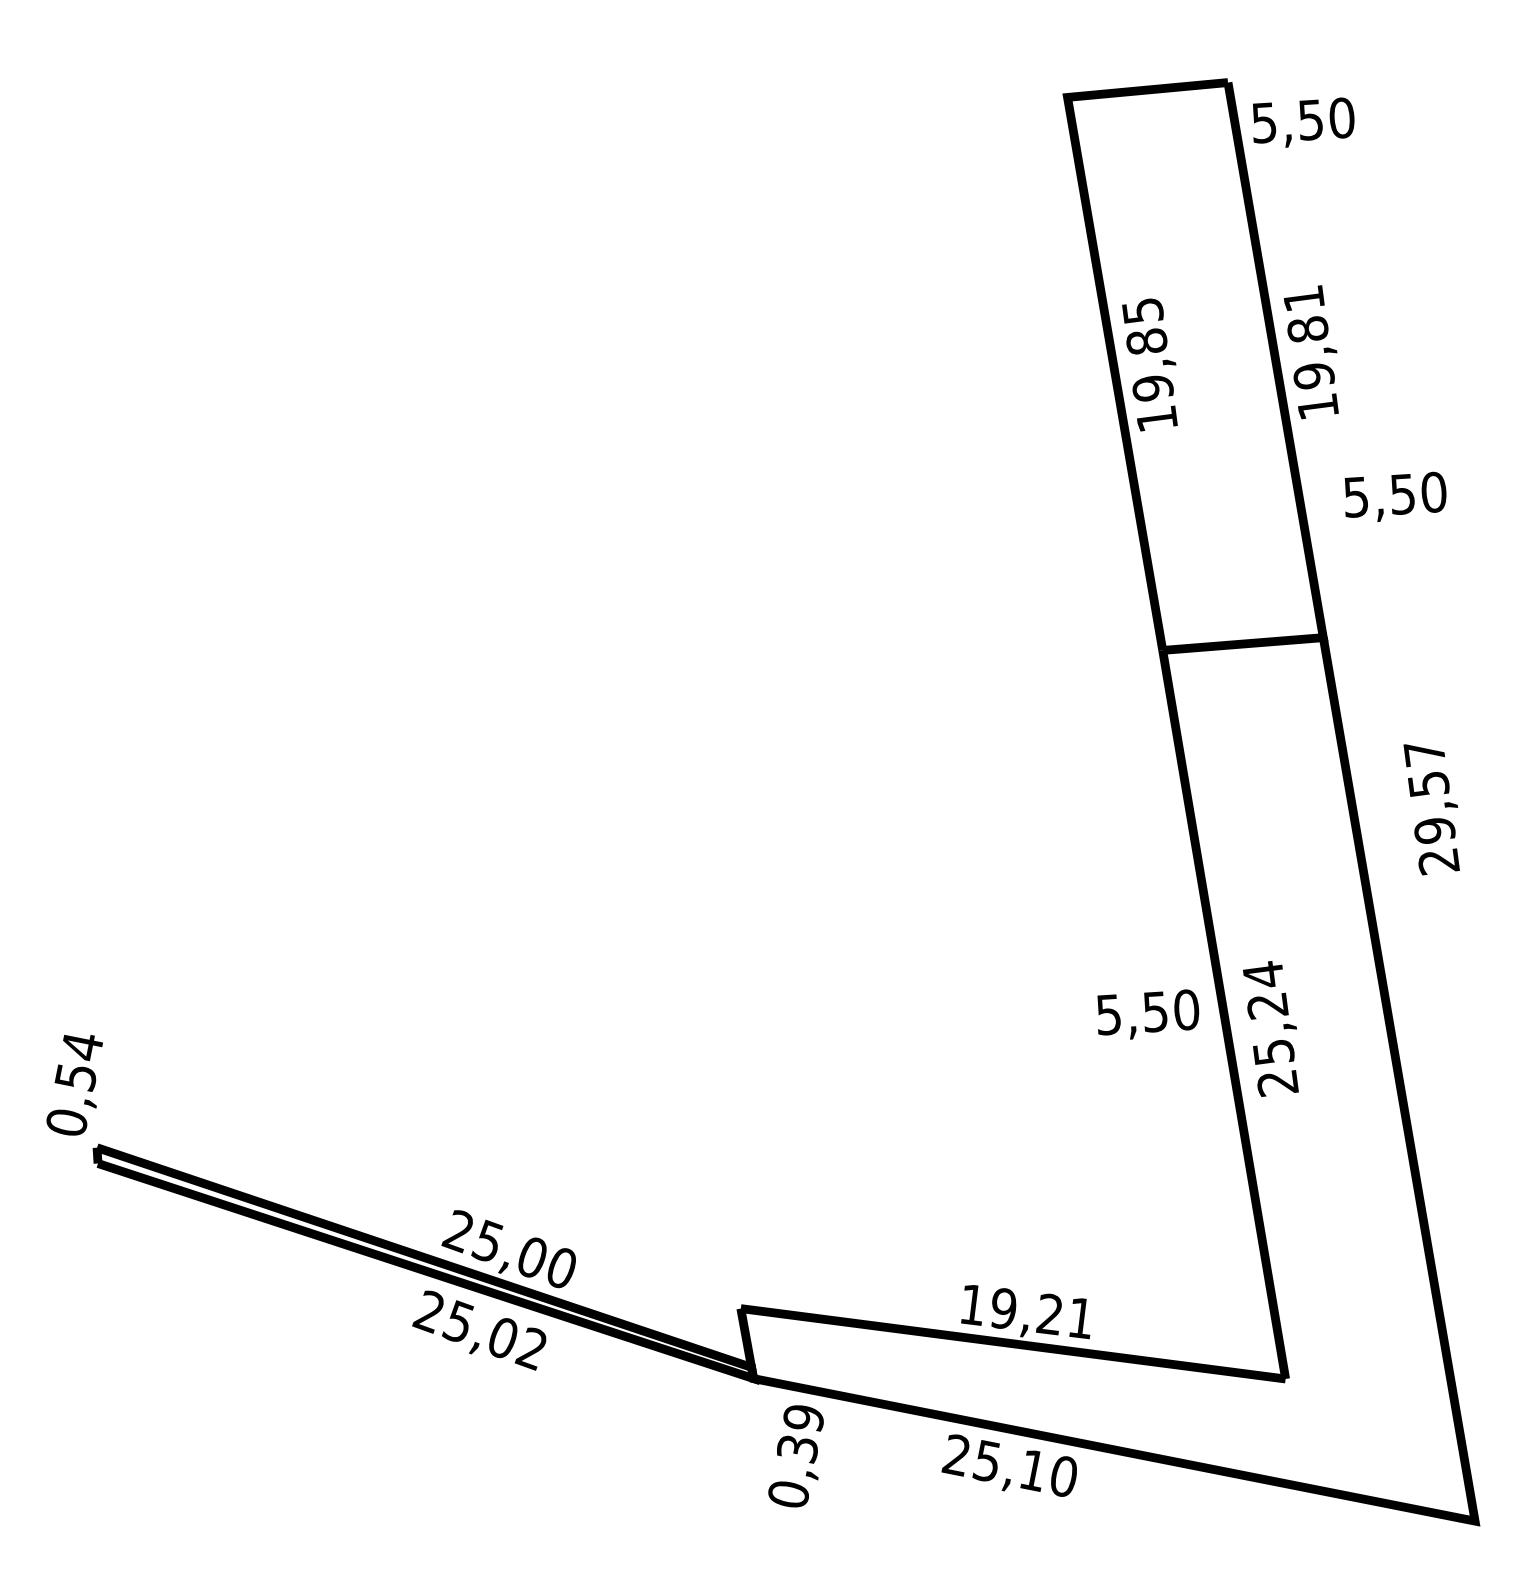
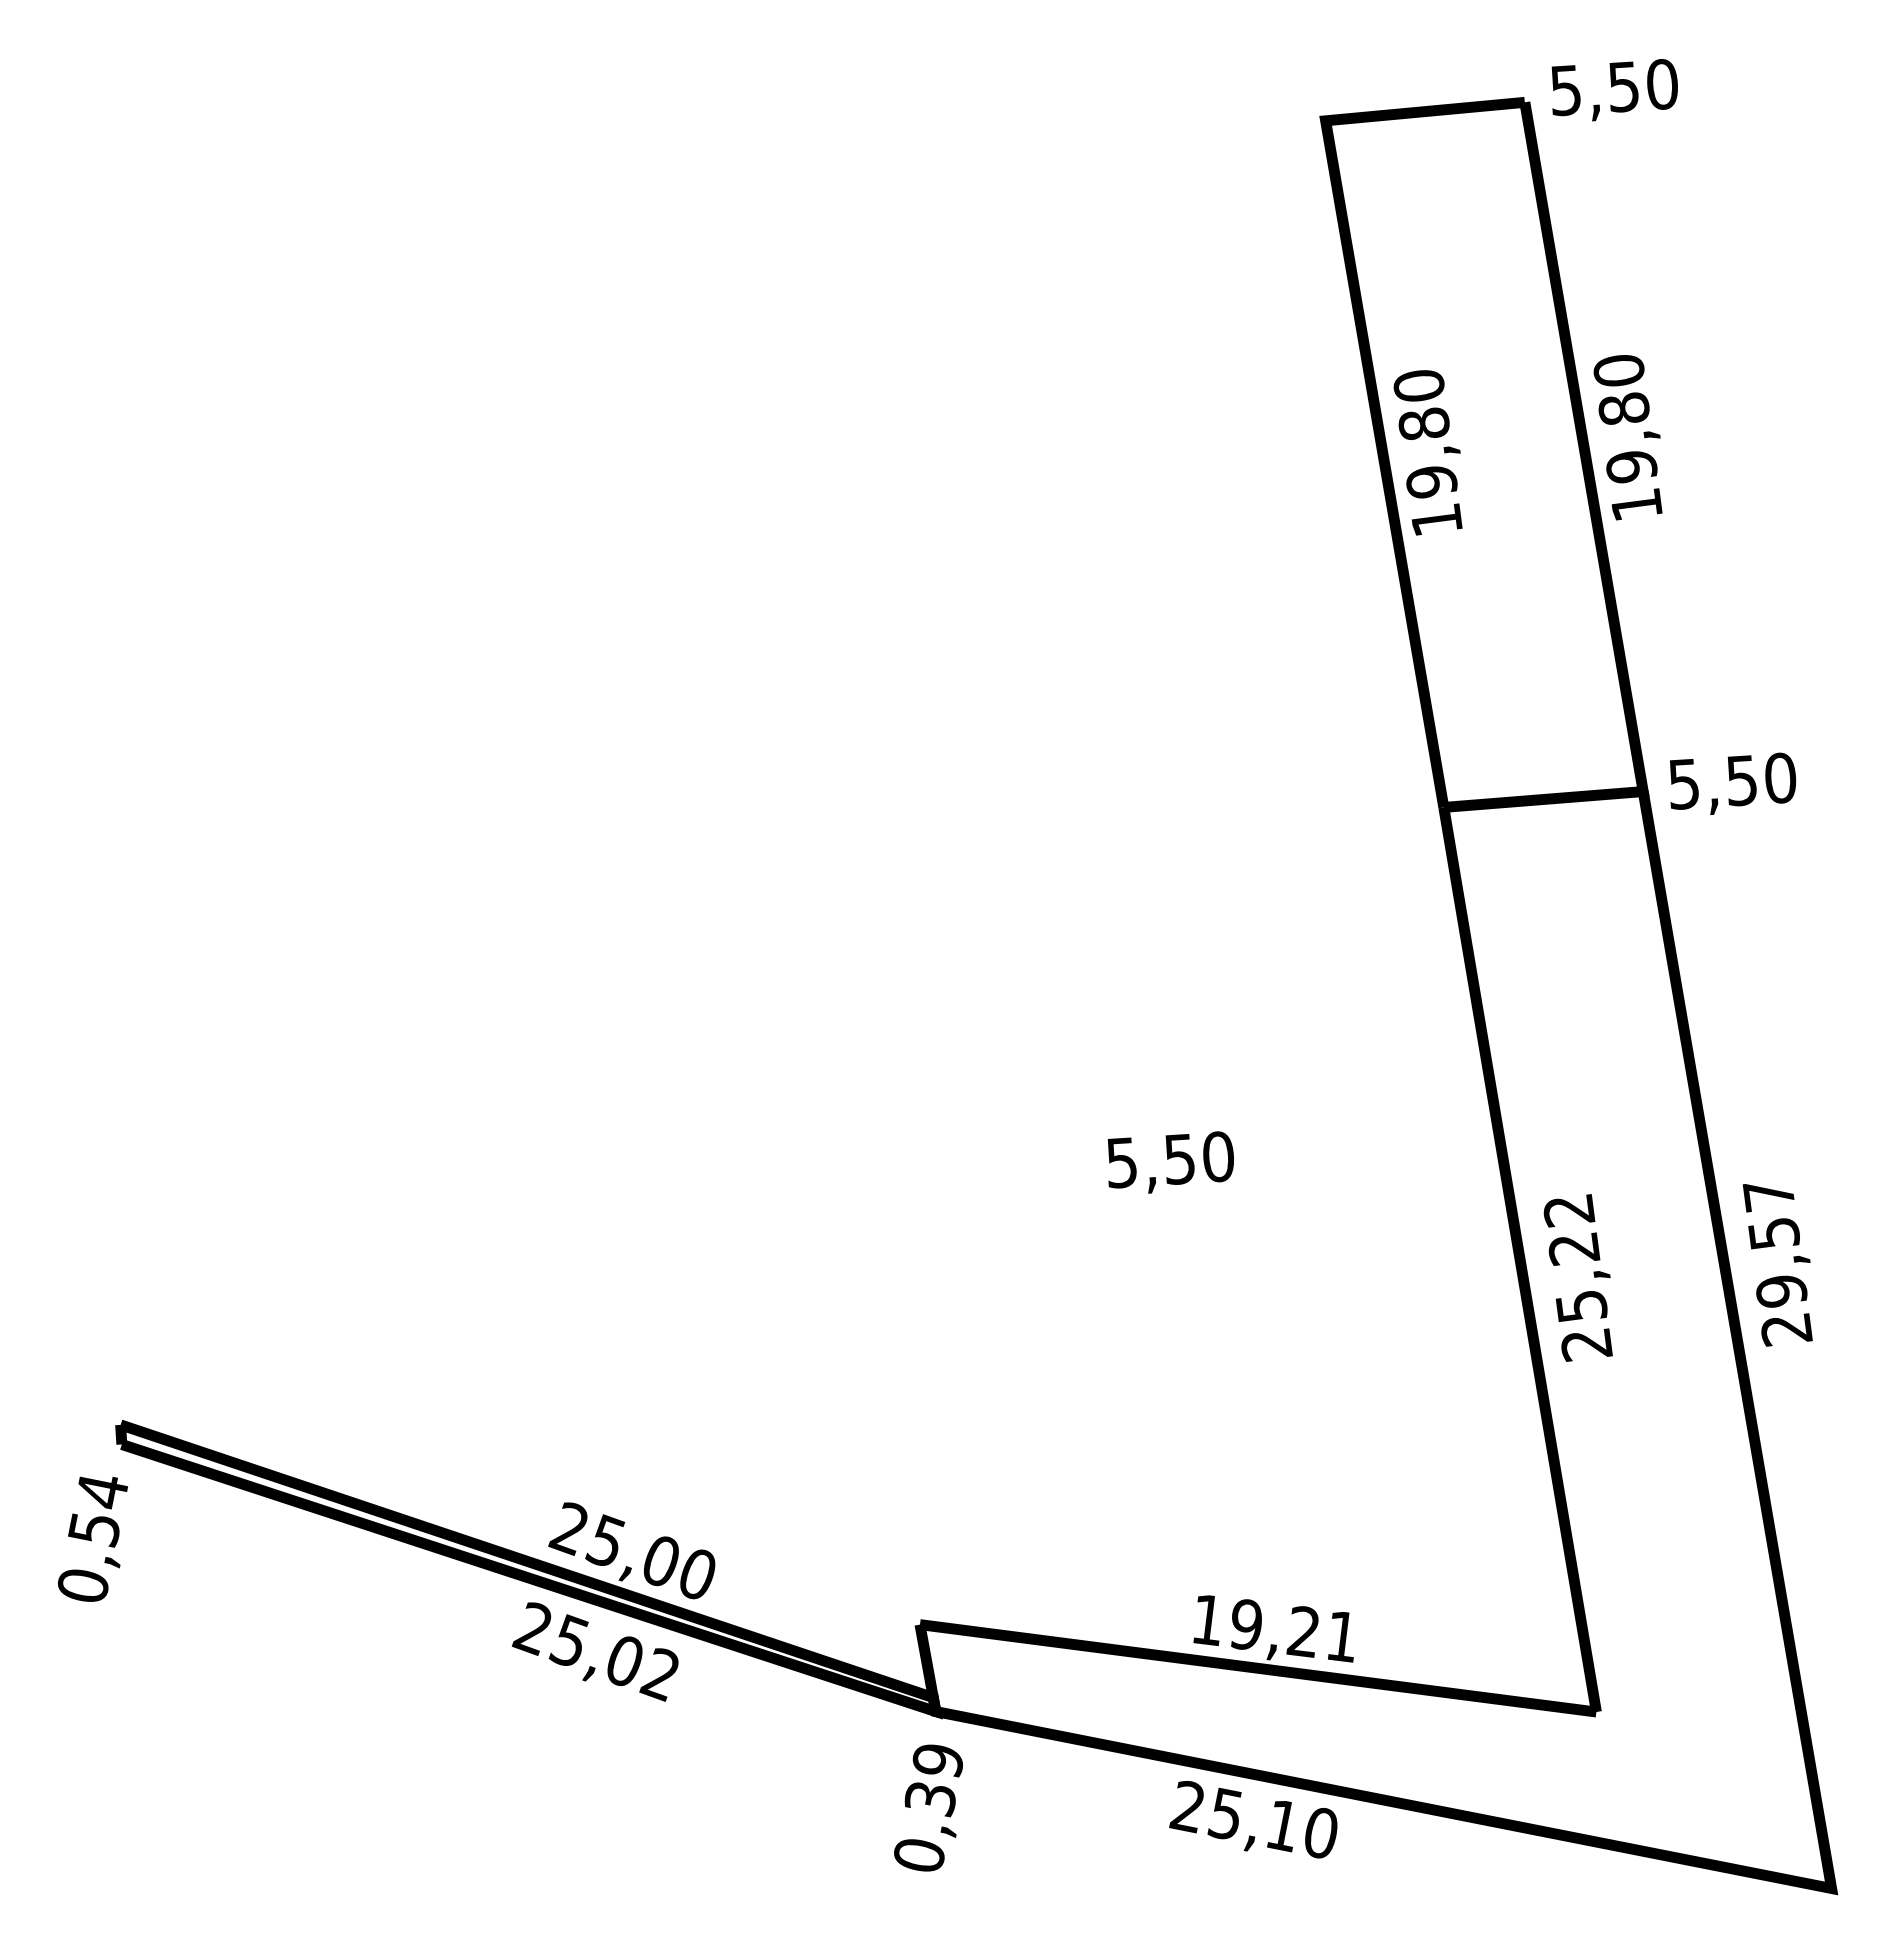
text: (1303, 122) -> (1614, 90), moved
text: (1303, 298) -> (1618, 370), 19,81 -> 19,80
text: (1143, 310) -> (1419, 385), 19,85 -> 19,80
text: (1396, 496) -> (1733, 783), moved
text: (1431, 809) -> (1777, 1265), moved
text: (1263, 975) -> (1569, 1210), 25,24 -> 25,22
text: (1147, 1014) -> (1170, 1162), moved
text: (75, 1084) -> (93, 1538), moved
text: (796, 1455) -> (928, 1807), moved

